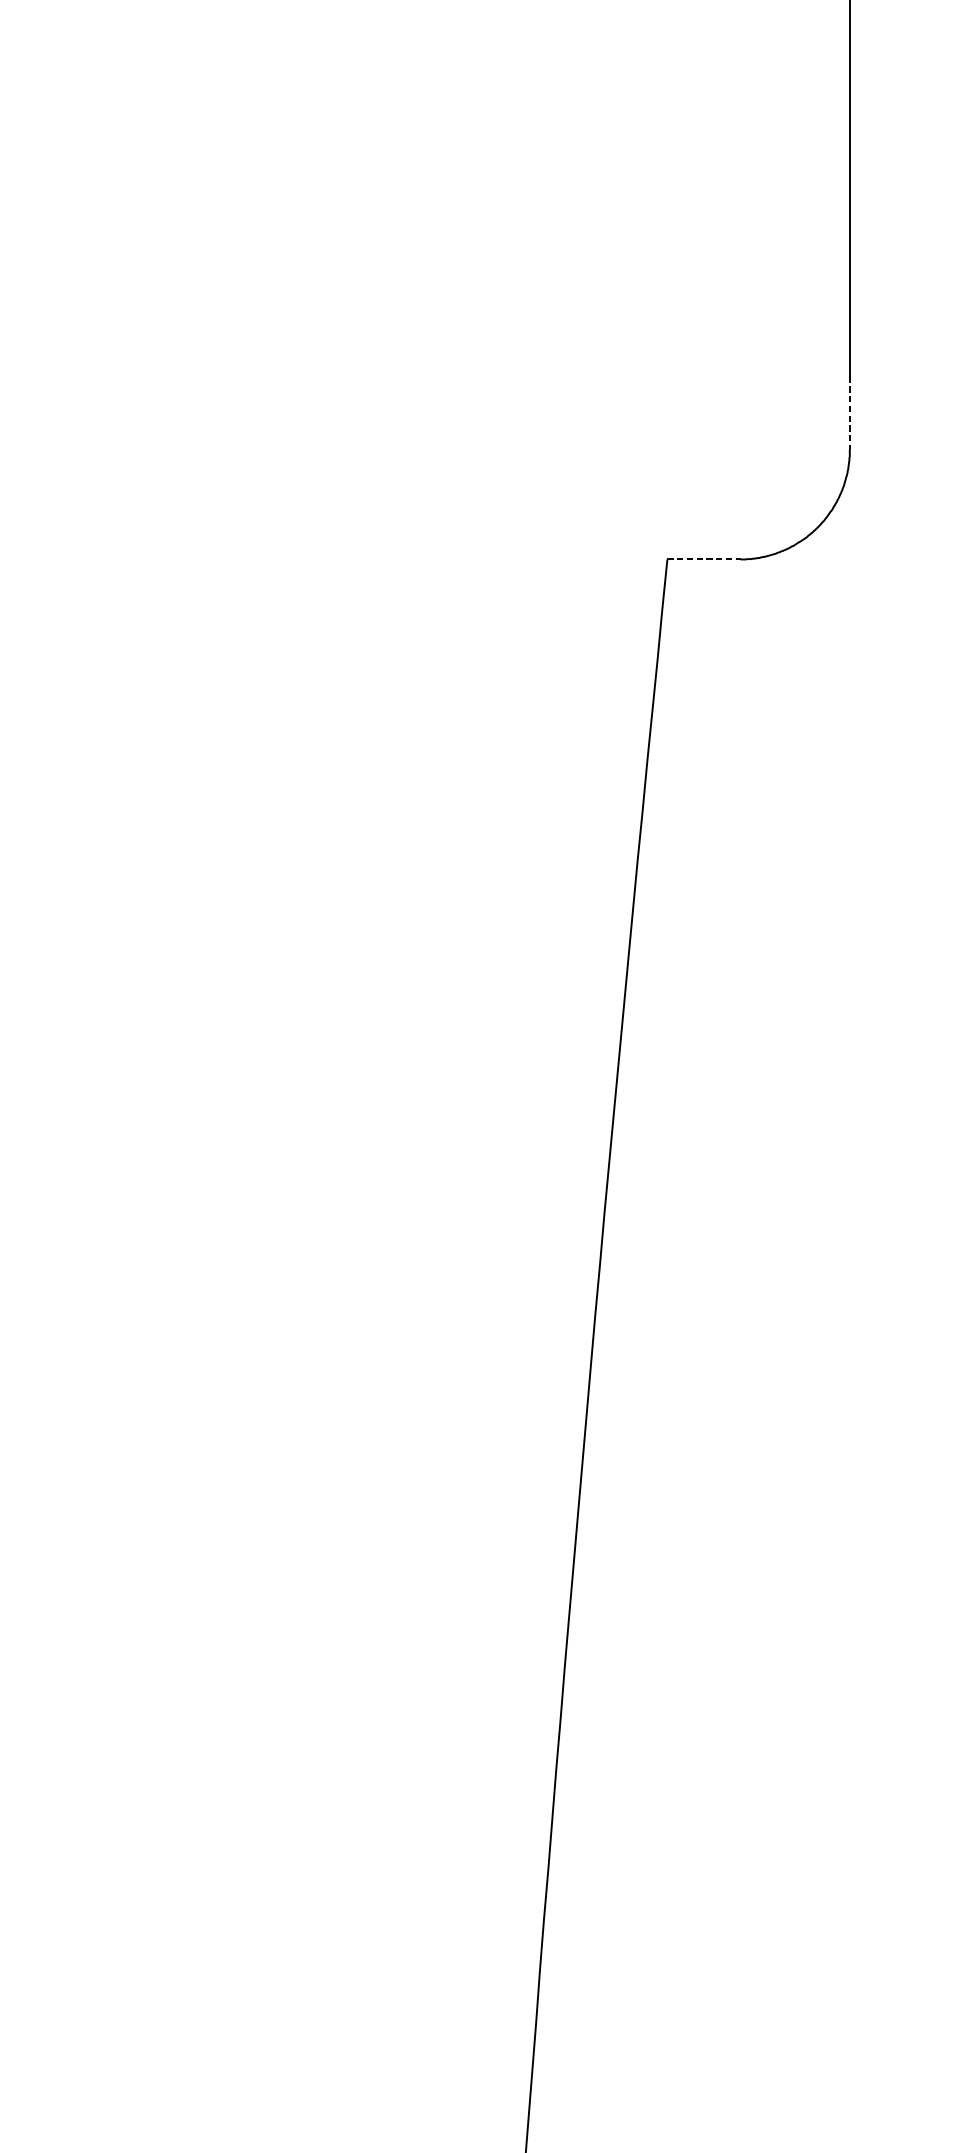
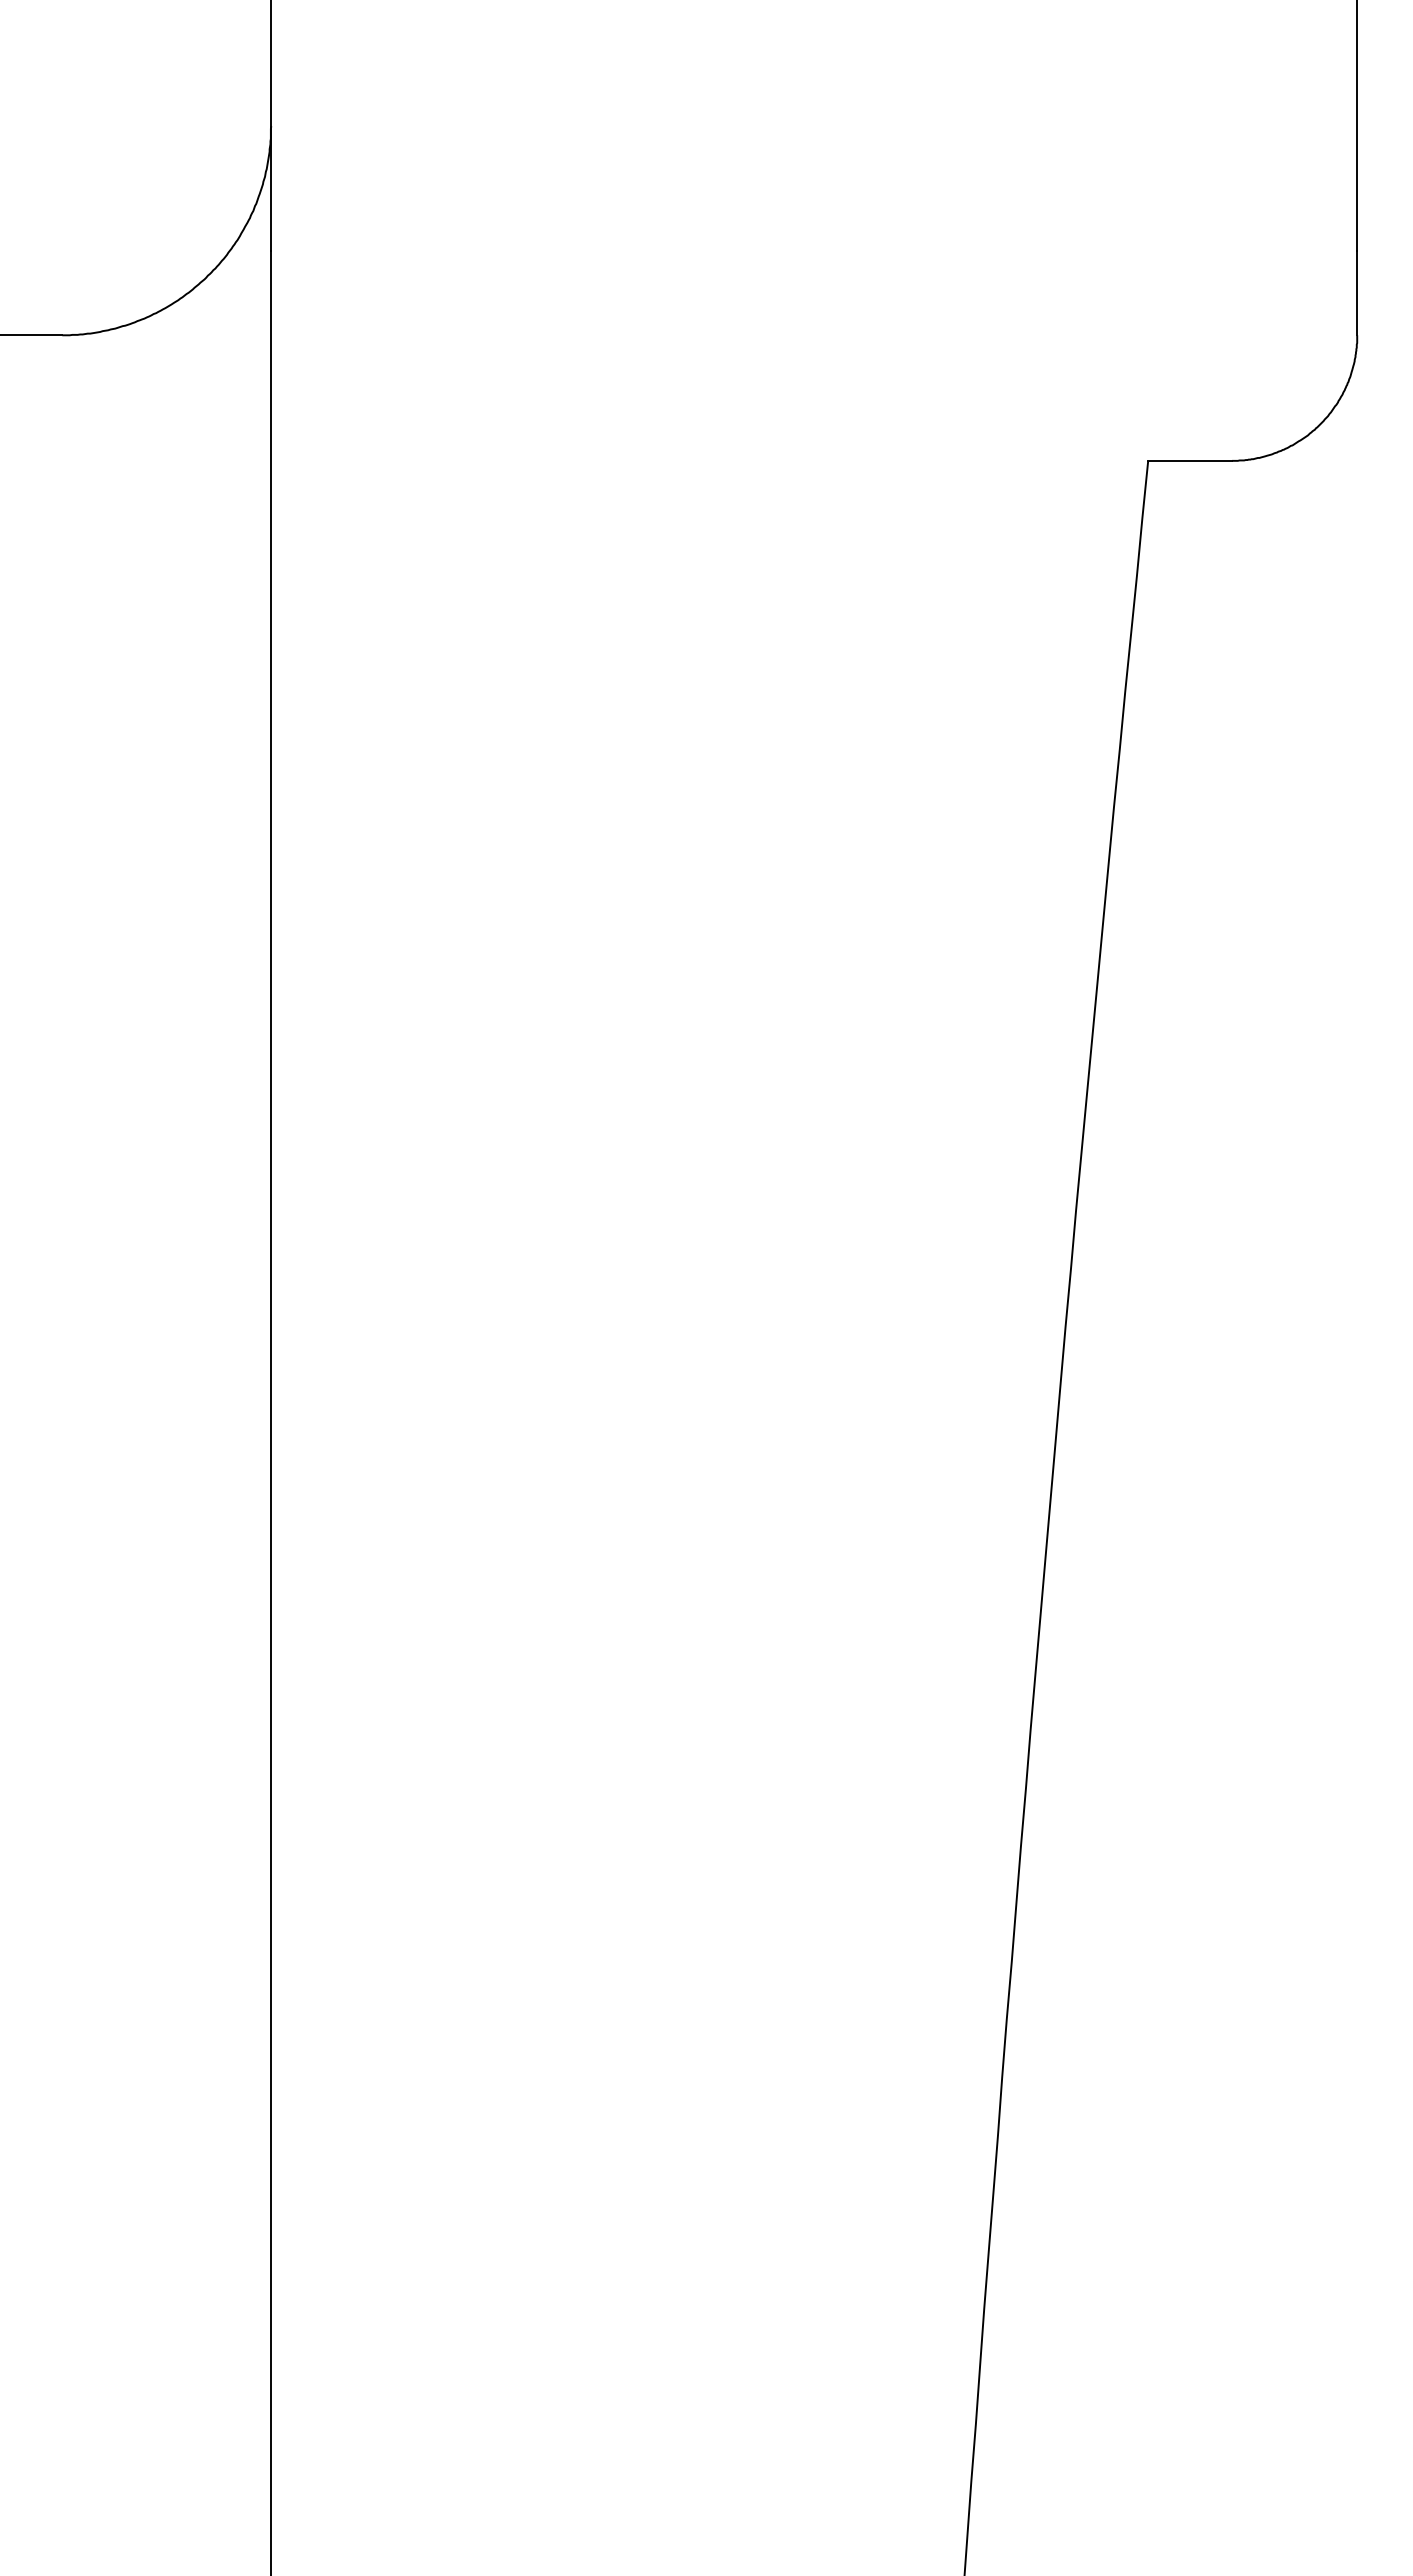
line: (850, 413) -> (1357, 293), dashed -> solid
line: (704, 559) -> (1190, 460), dashed -> solid

